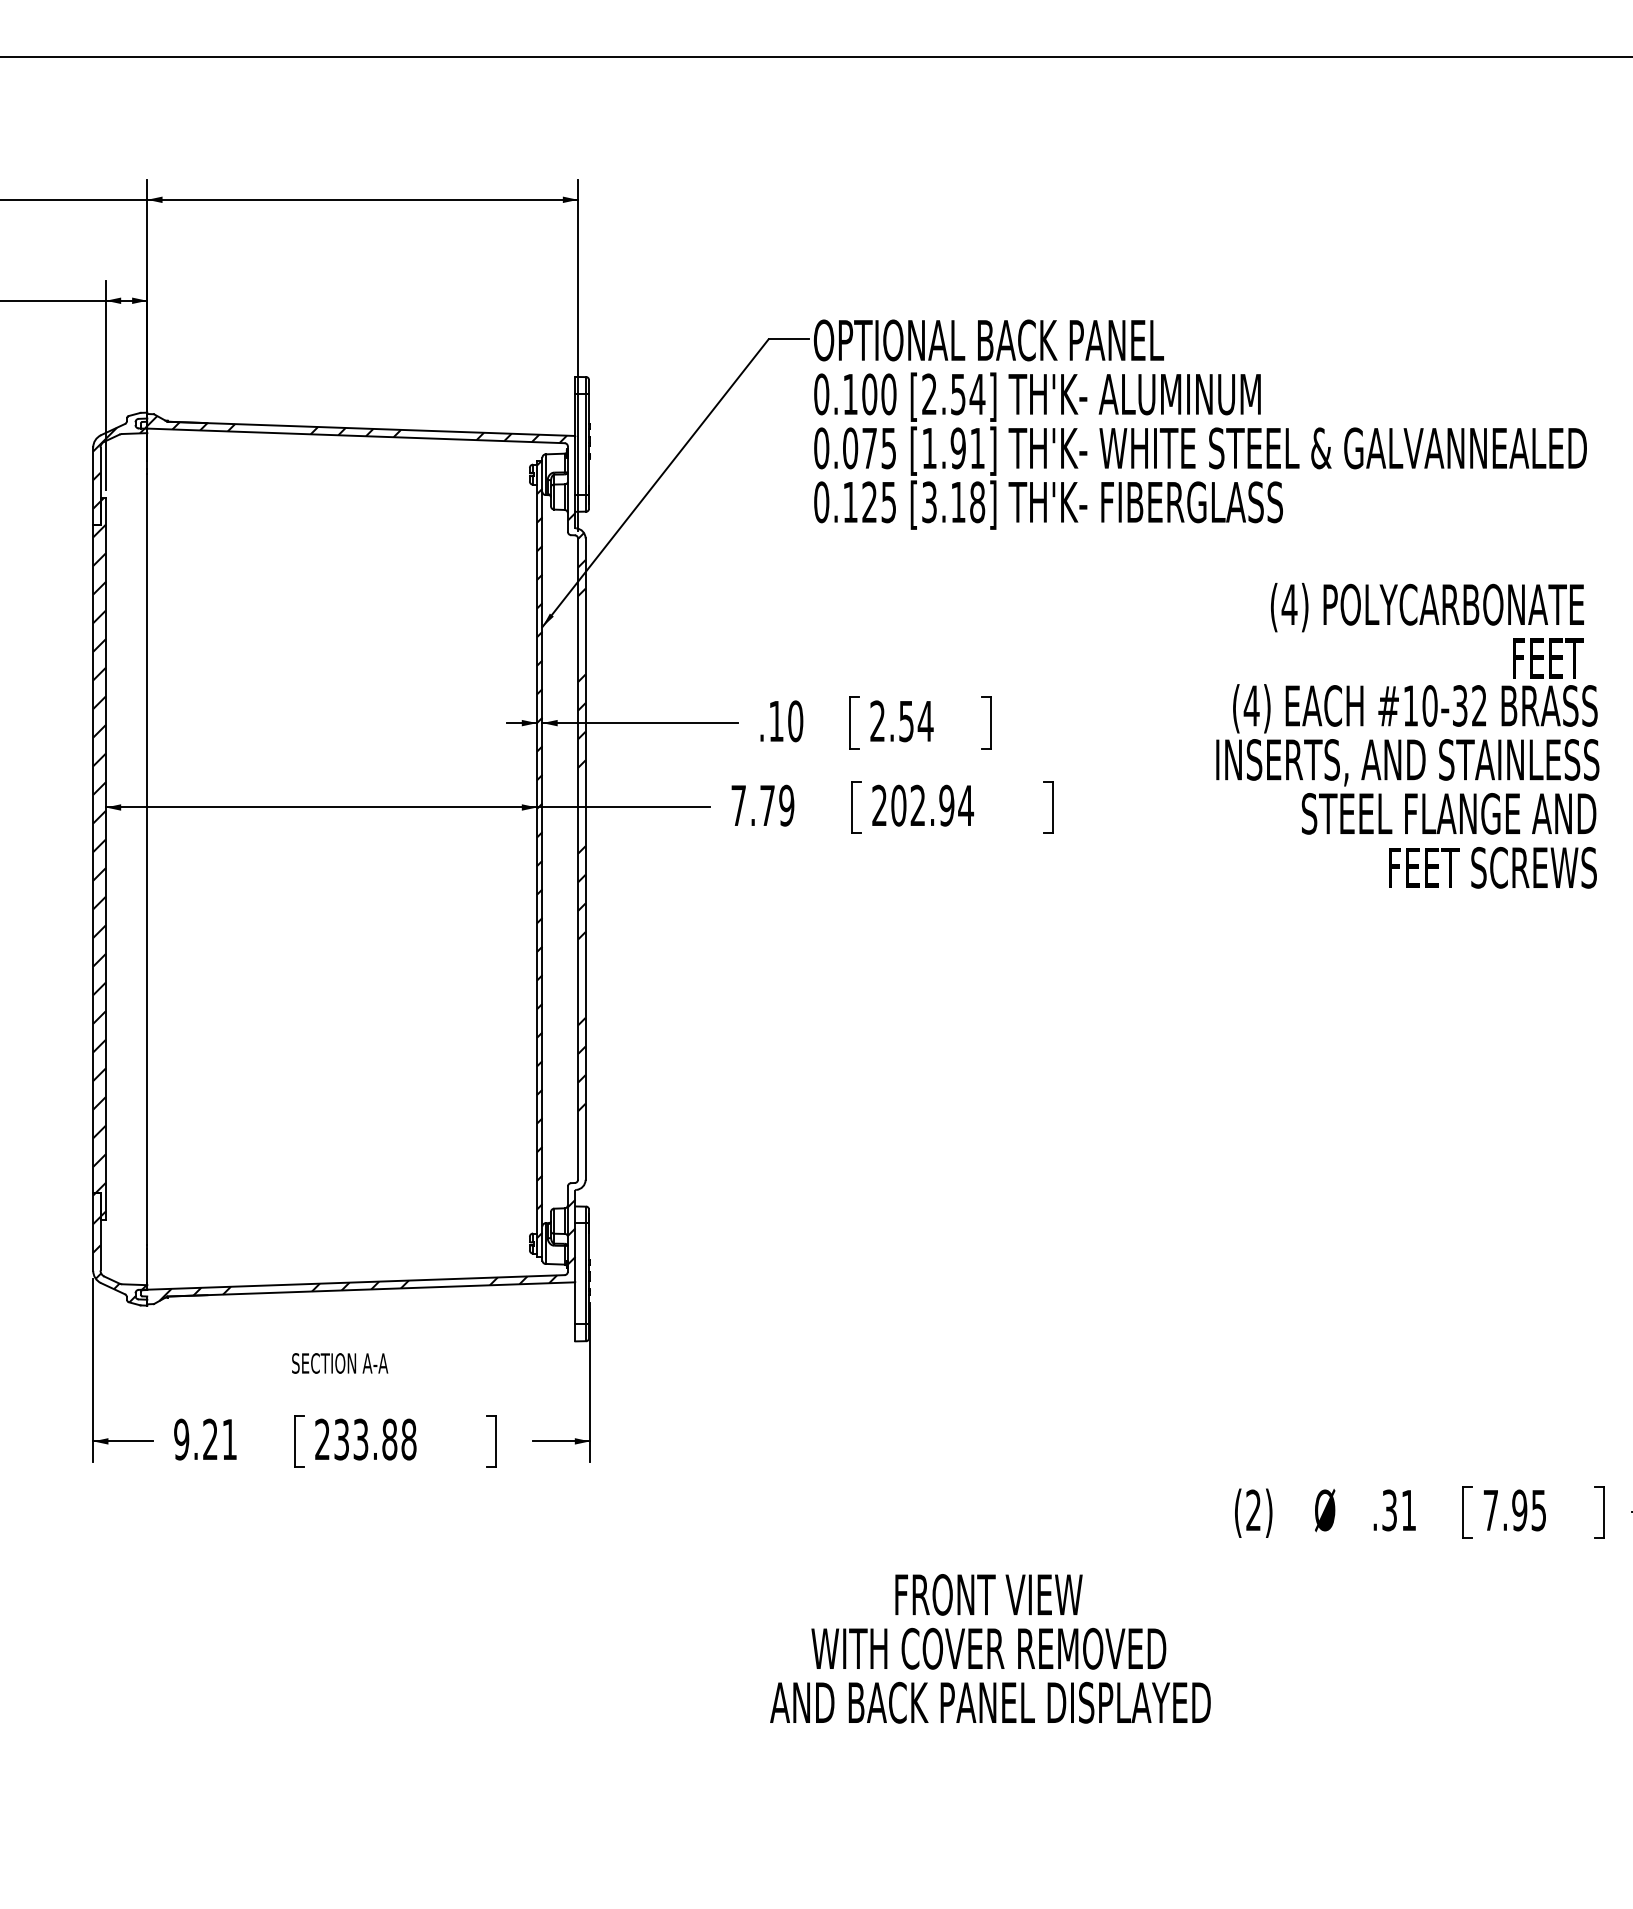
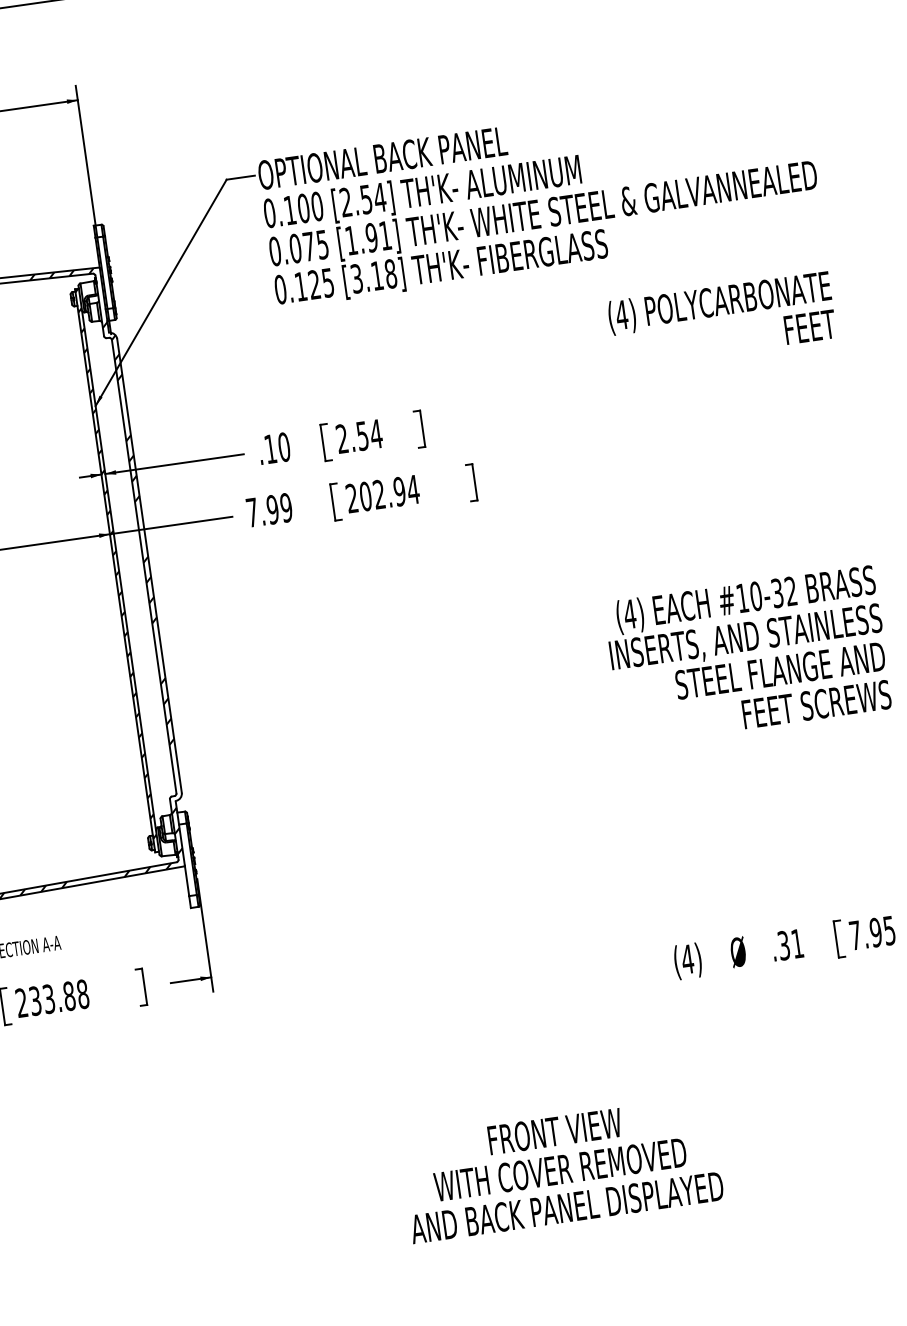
text: (1407, 786) -> (748, 655), moved
text: (767, 805) -> (272, 509), 7.79 -> 7.99
text: (1253, 1509) -> (687, 958), (2) -> (4)
text: (990, 1648) -> (561, 1169), moved

